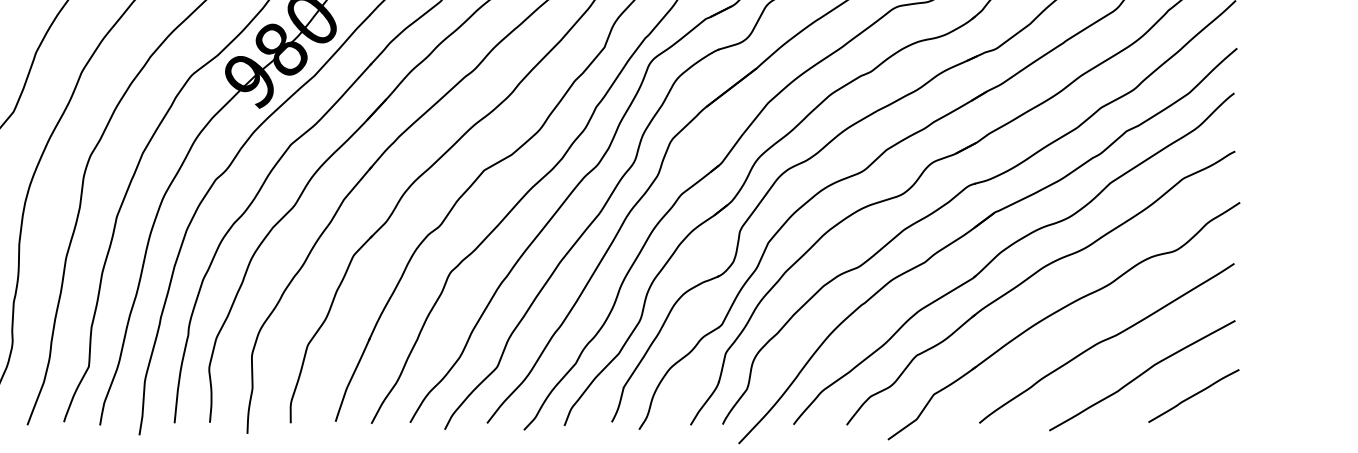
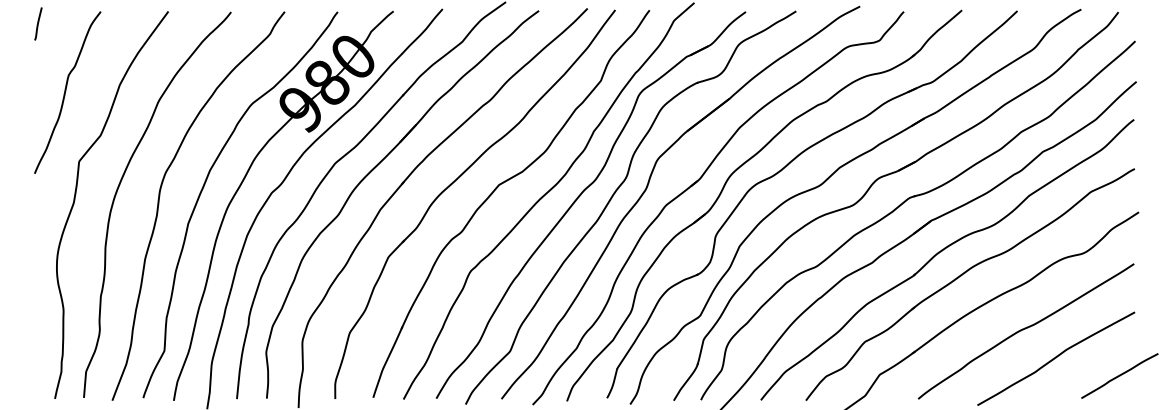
line: (1193, 395) -> (1119, 375), moved

